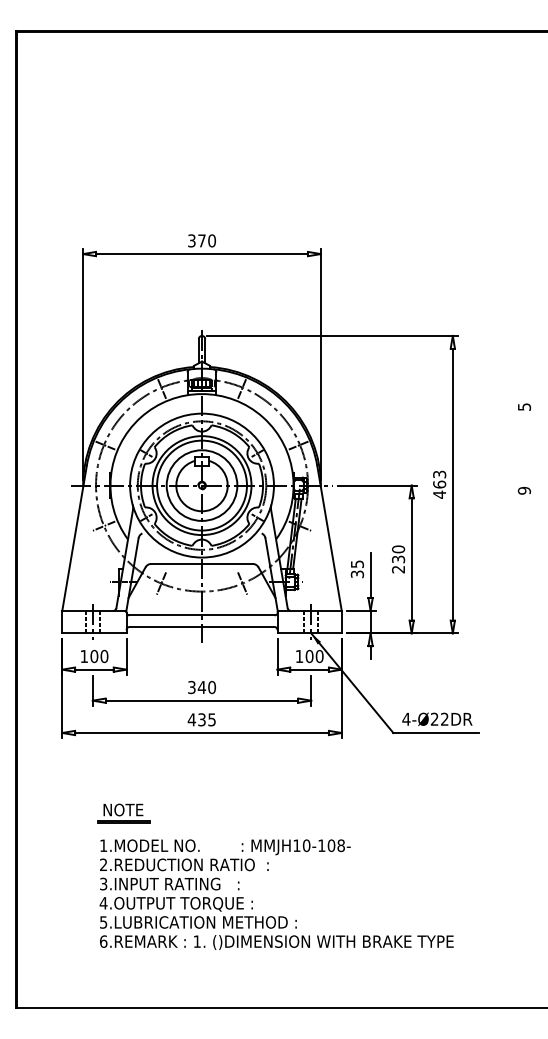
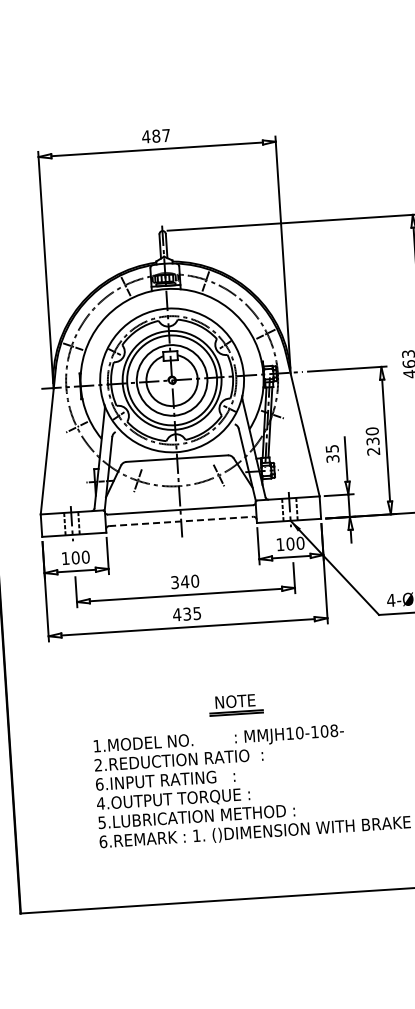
text: (201, 240) -> (155, 135), 370 -> 487
line: (202, 626) -> (181, 520), solid -> dashed
part: (123, 813) -> (235, 704), moved
text: (103, 883) -> (99, 783), 3.INPUT -> 6.INPUT

